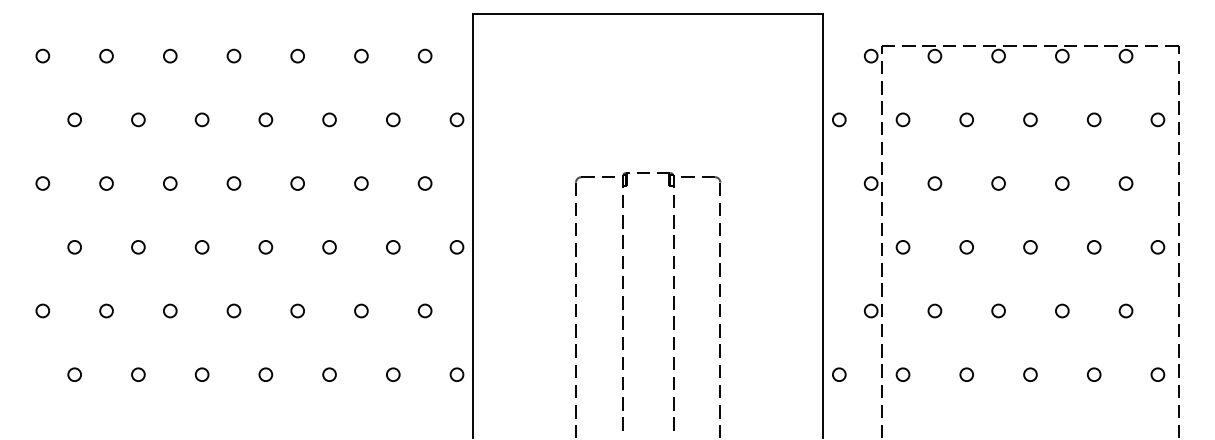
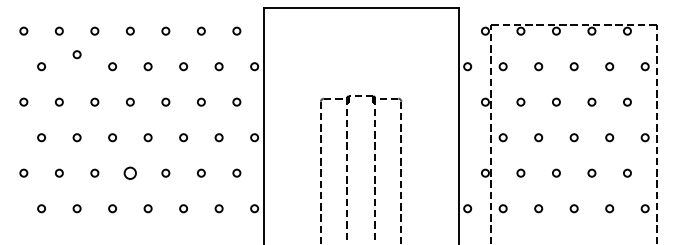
circle: (137, 119) -> (76, 54), moved
circle: (234, 309) -> (130, 172), size x1.6

